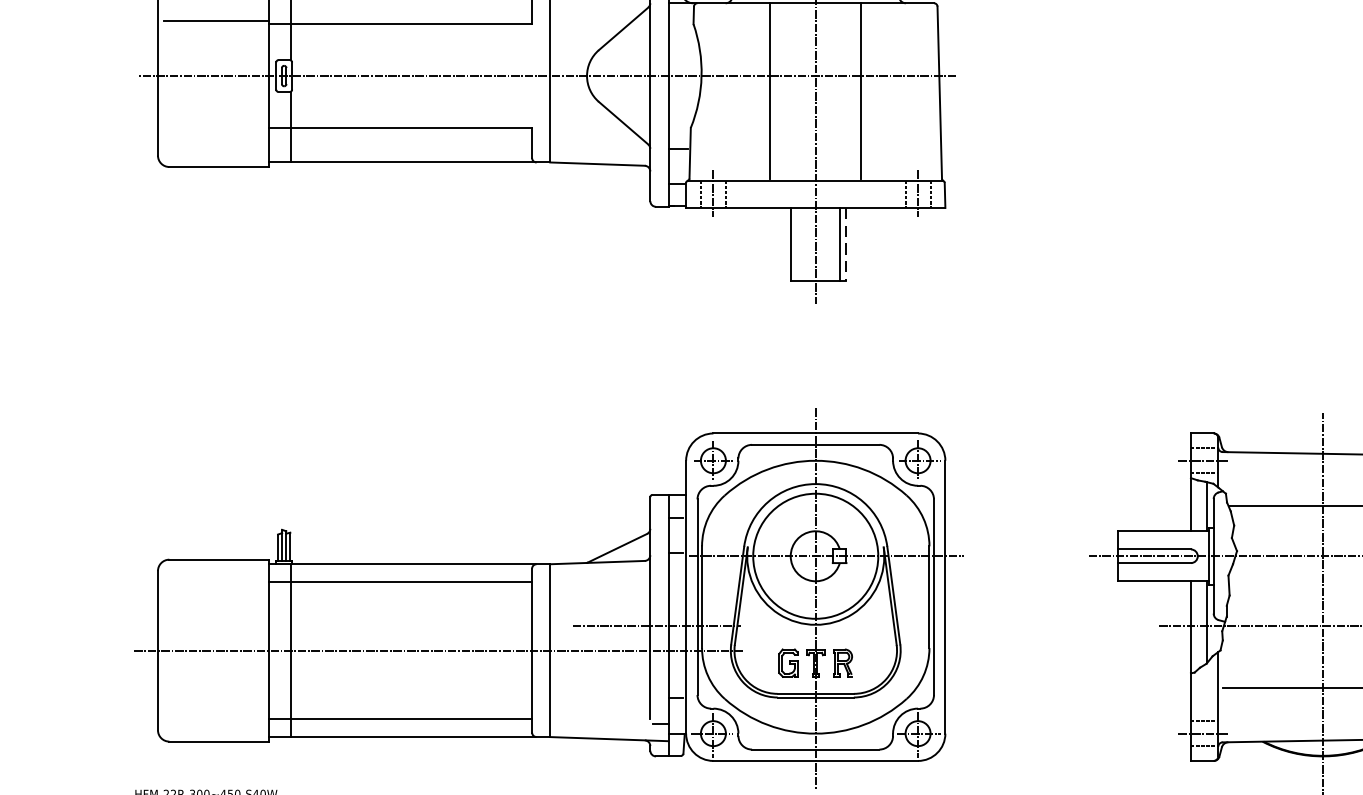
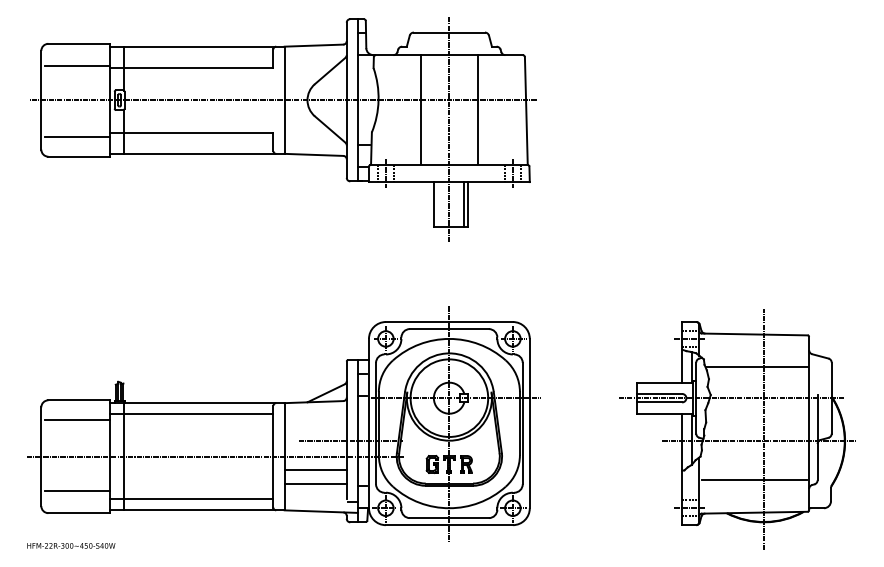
line: (216, 134) -> (77, 136), added
line: (846, 244) -> (468, 204), dashed -> solid
line: (216, 592) -> (77, 420), added
line: (599, 672) -> (315, 470), added
line: (599, 695) -> (315, 484), added
line: (216, 705) -> (77, 490), added

